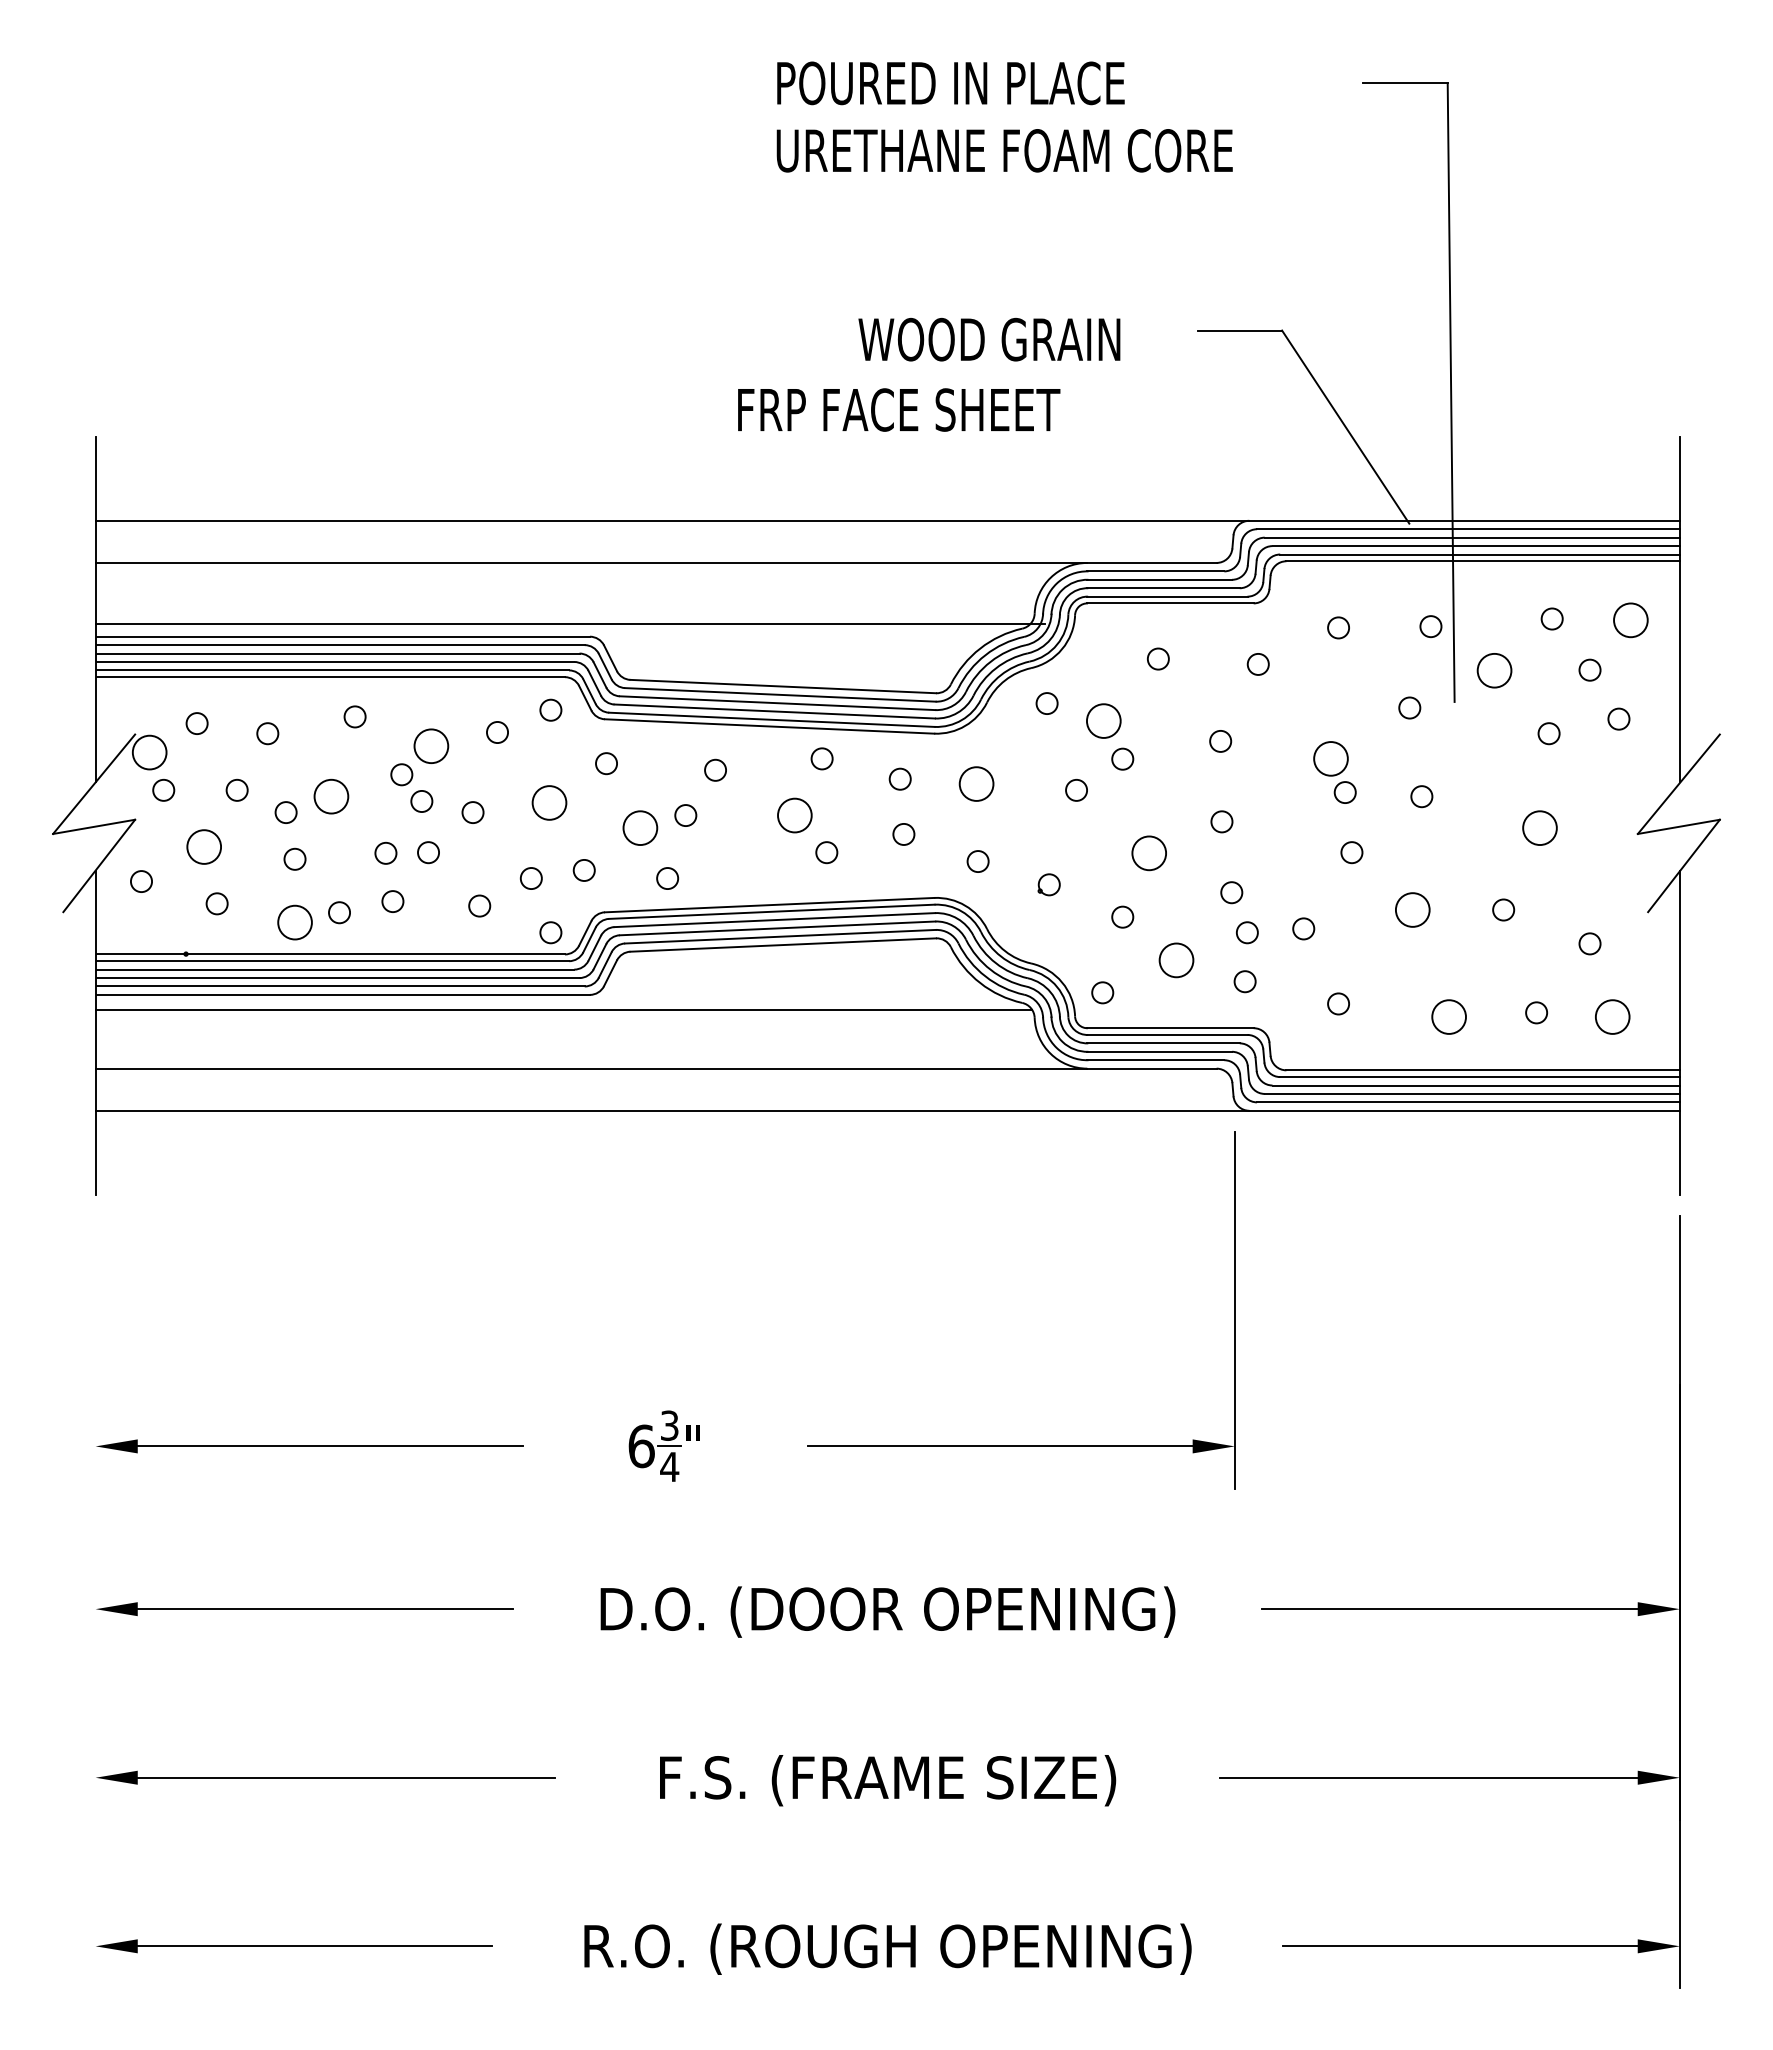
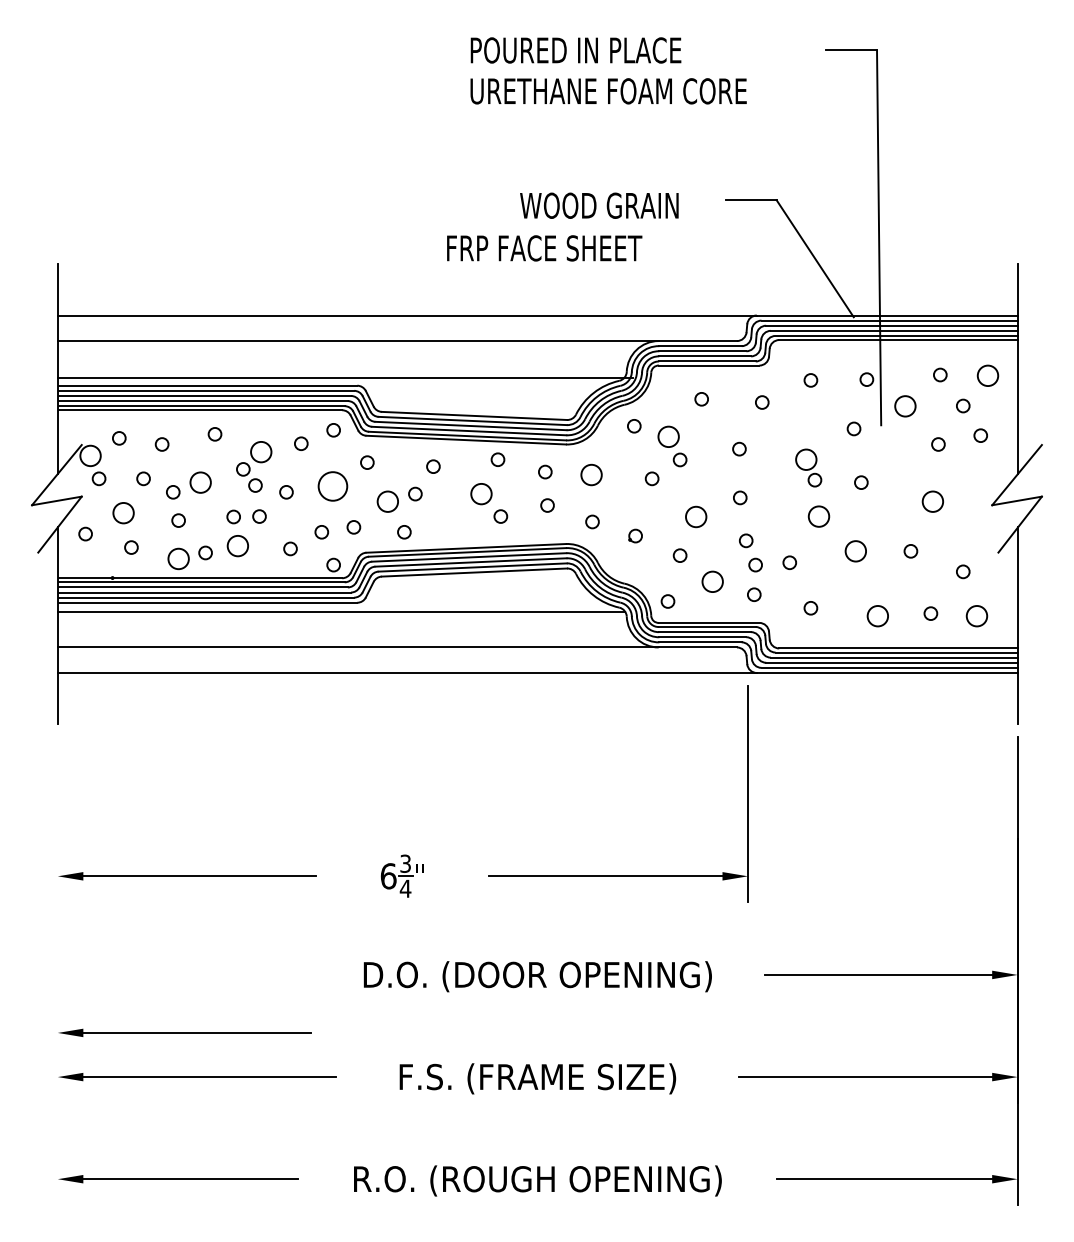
circle: (548, 803) -> (332, 486), size x1.4
circle: (1351, 852) -> (818, 516), size x1.6
circle: (392, 902) -> (237, 546), size x1.6
part: (304, 1608) -> (184, 1032), moved

